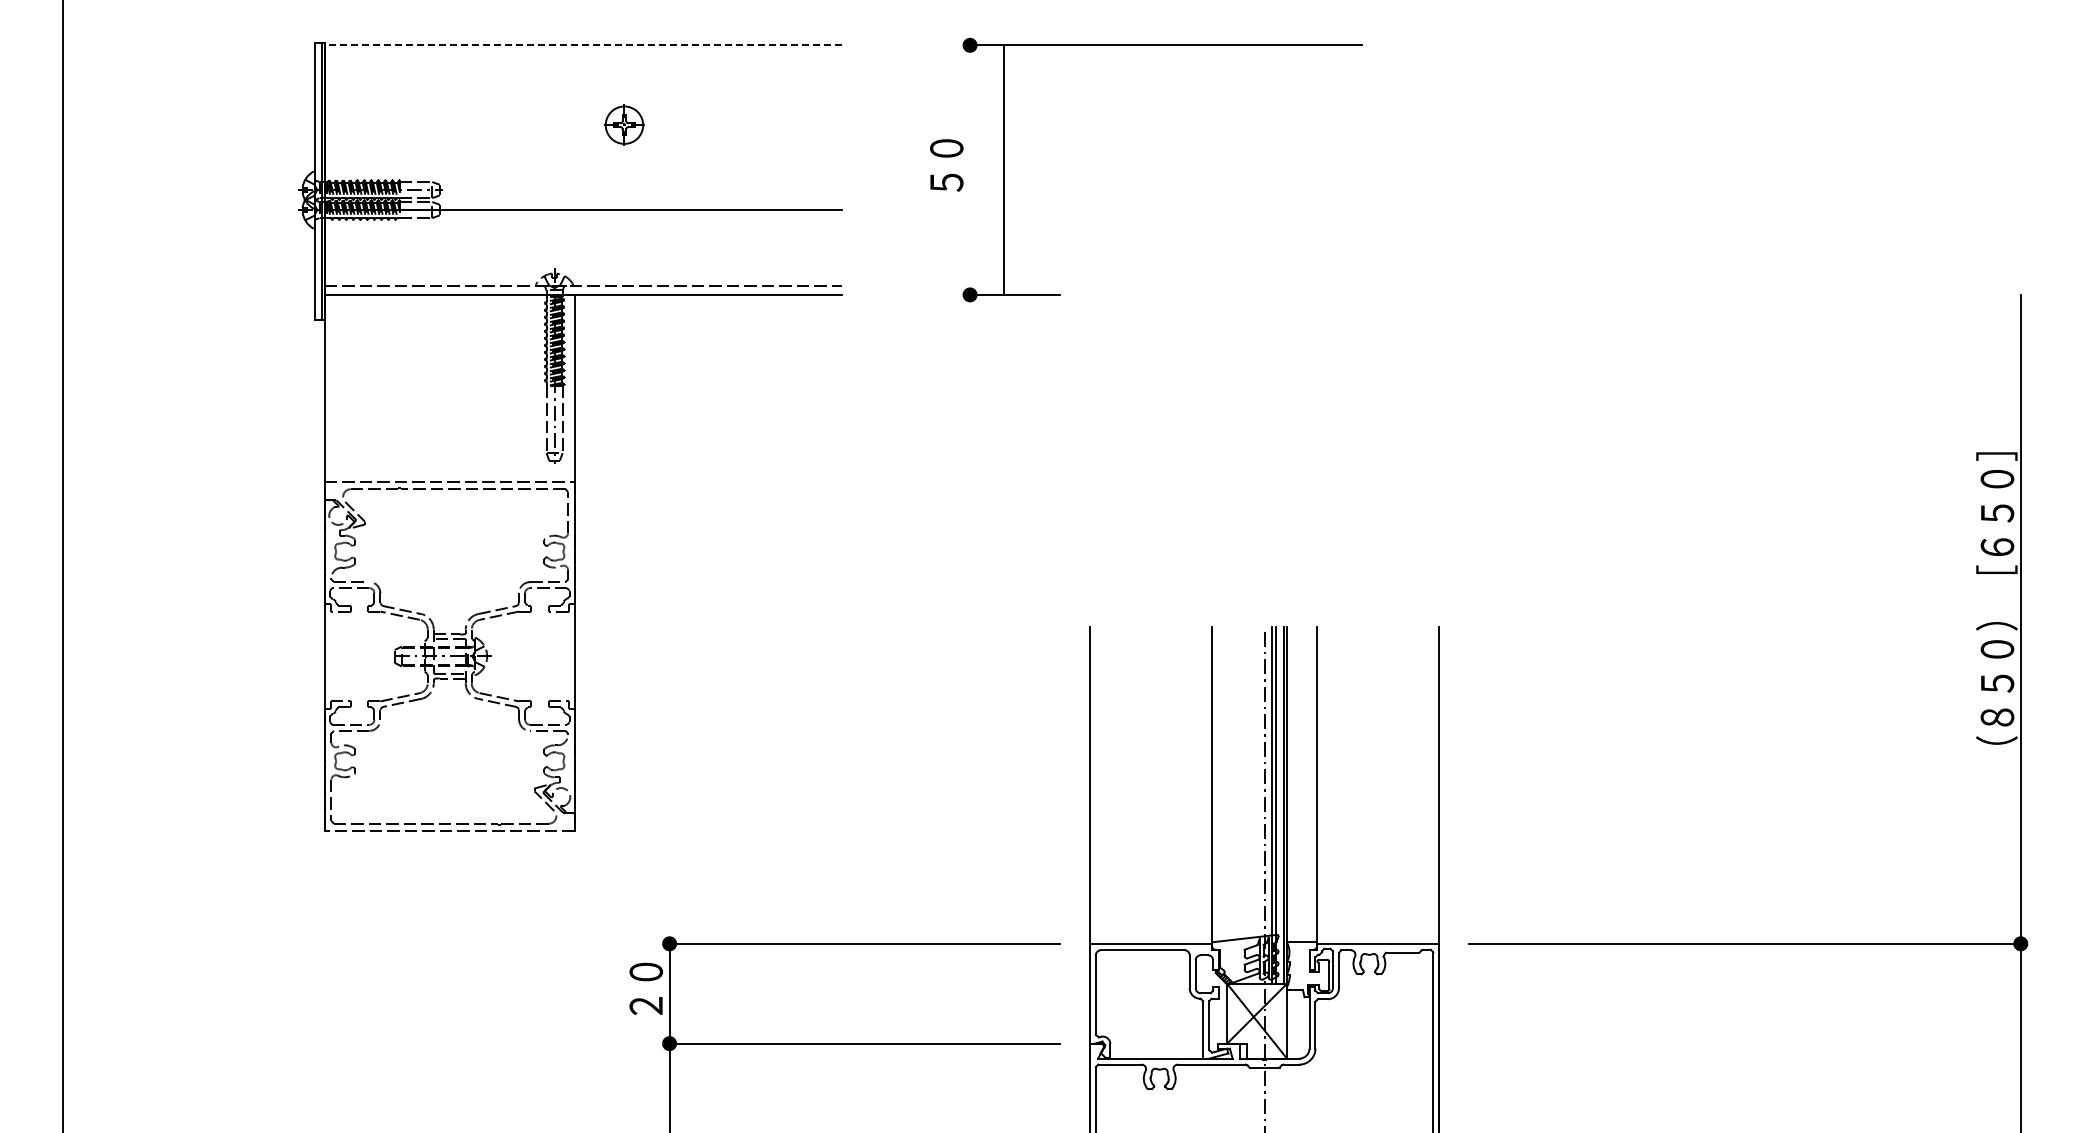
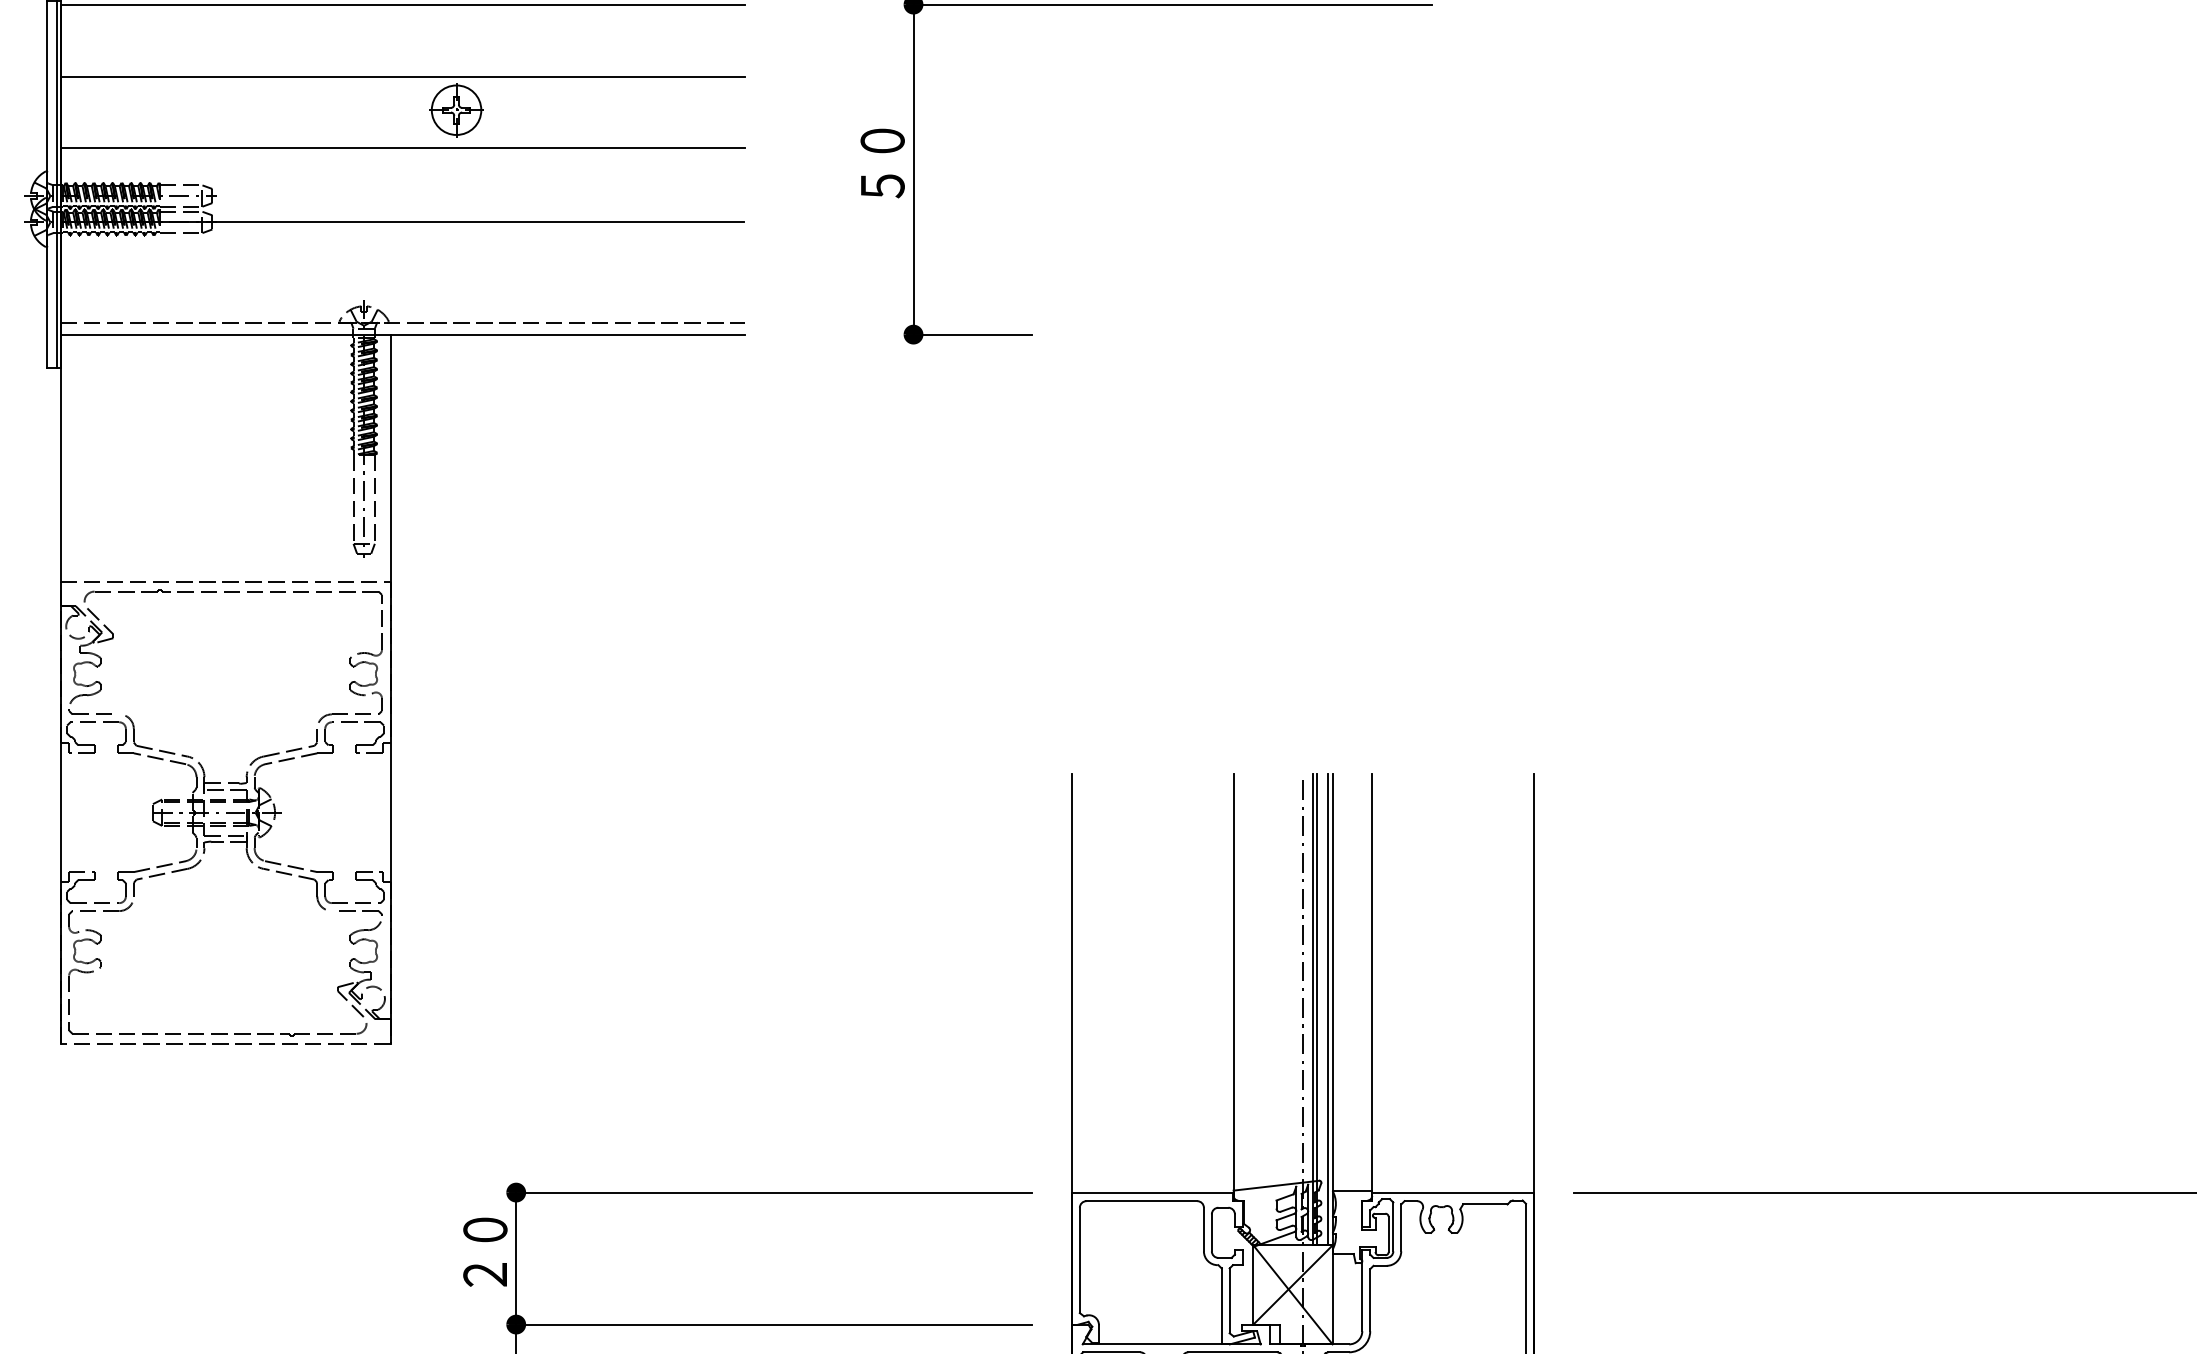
line: (583, 45) -> (402, 4), dashed -> solid
line: (583, 100) -> (402, 77), added
line: (583, 153) -> (402, 147), added
line: (1004, 169) -> (914, 168), moved

